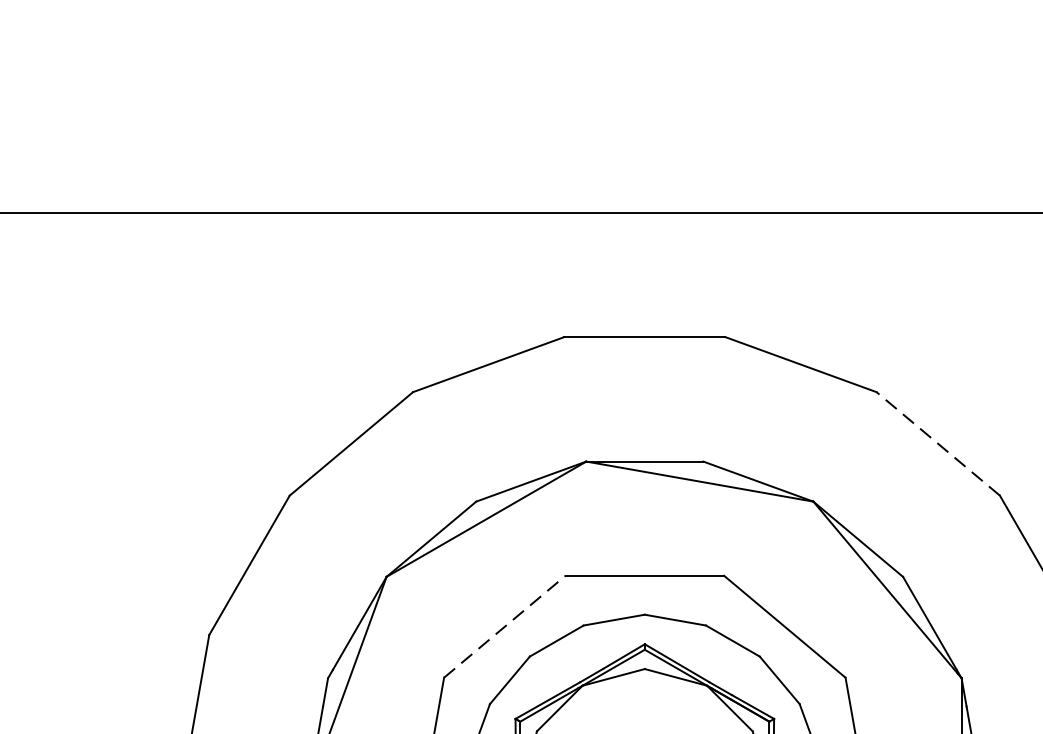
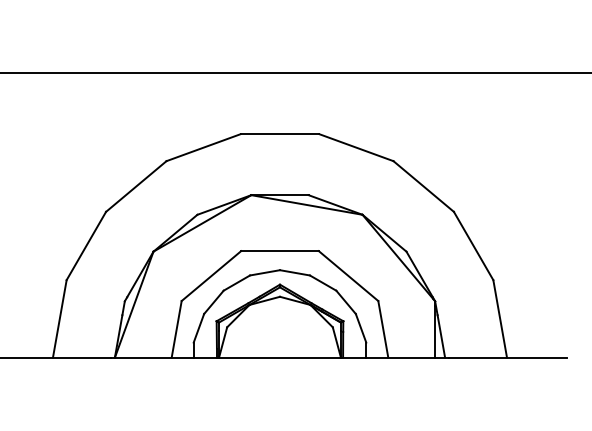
line: (937, 443) -> (423, 186), dashed -> solid
line: (504, 627) -> (211, 276), dashed -> solid

